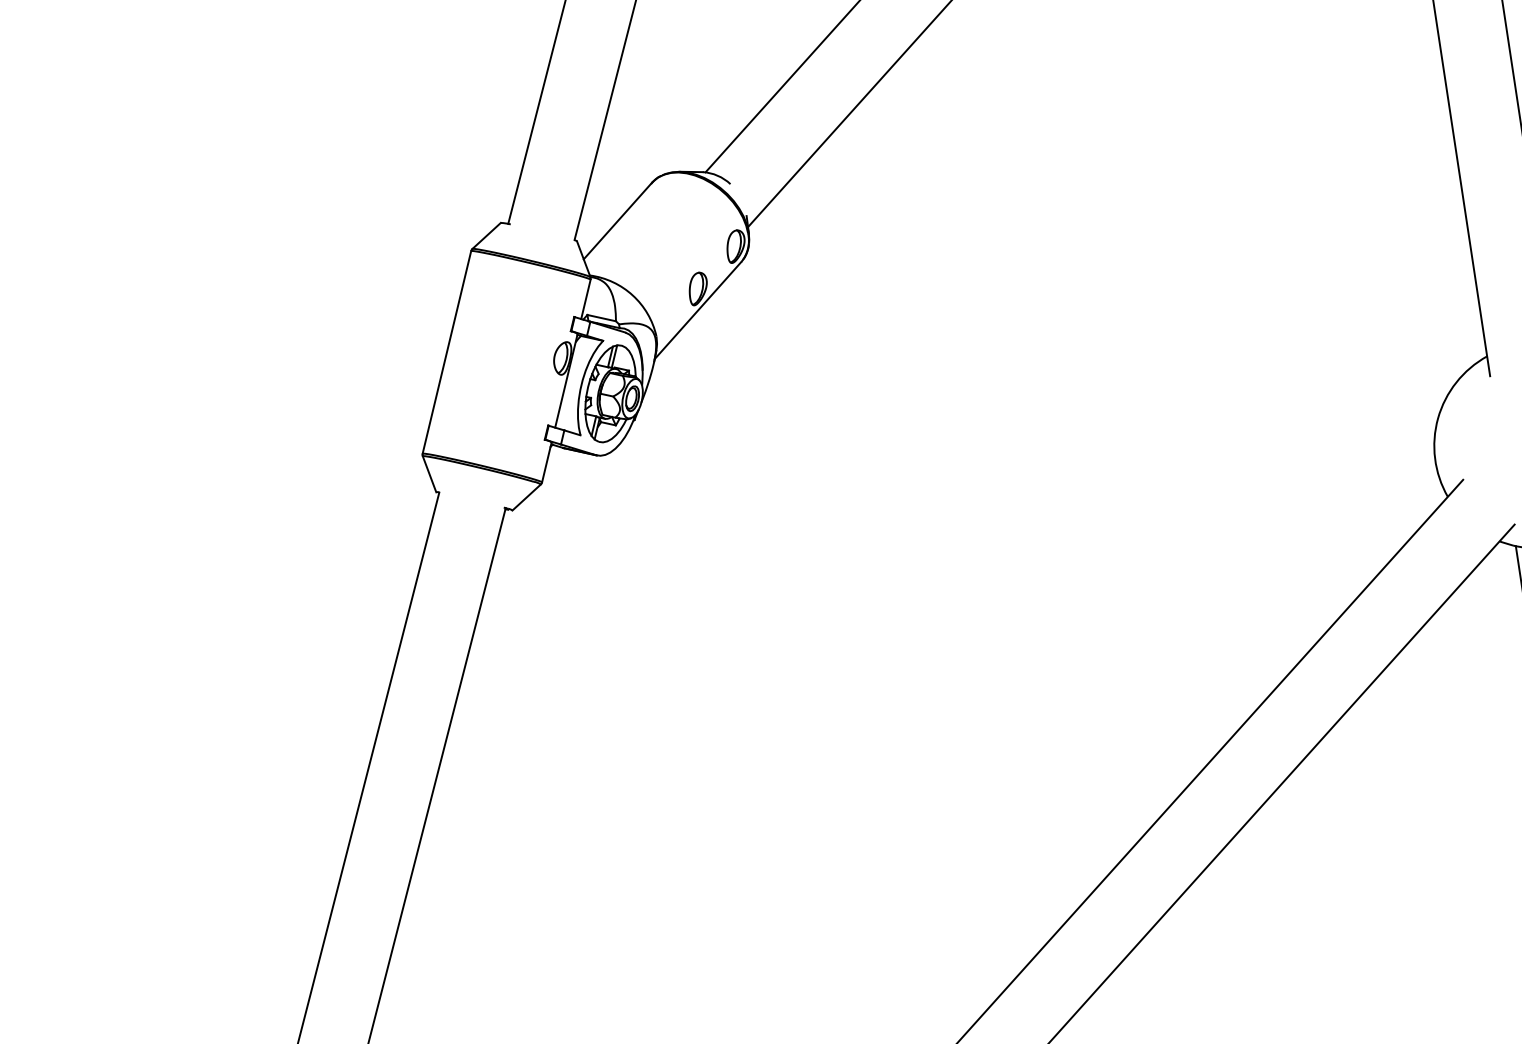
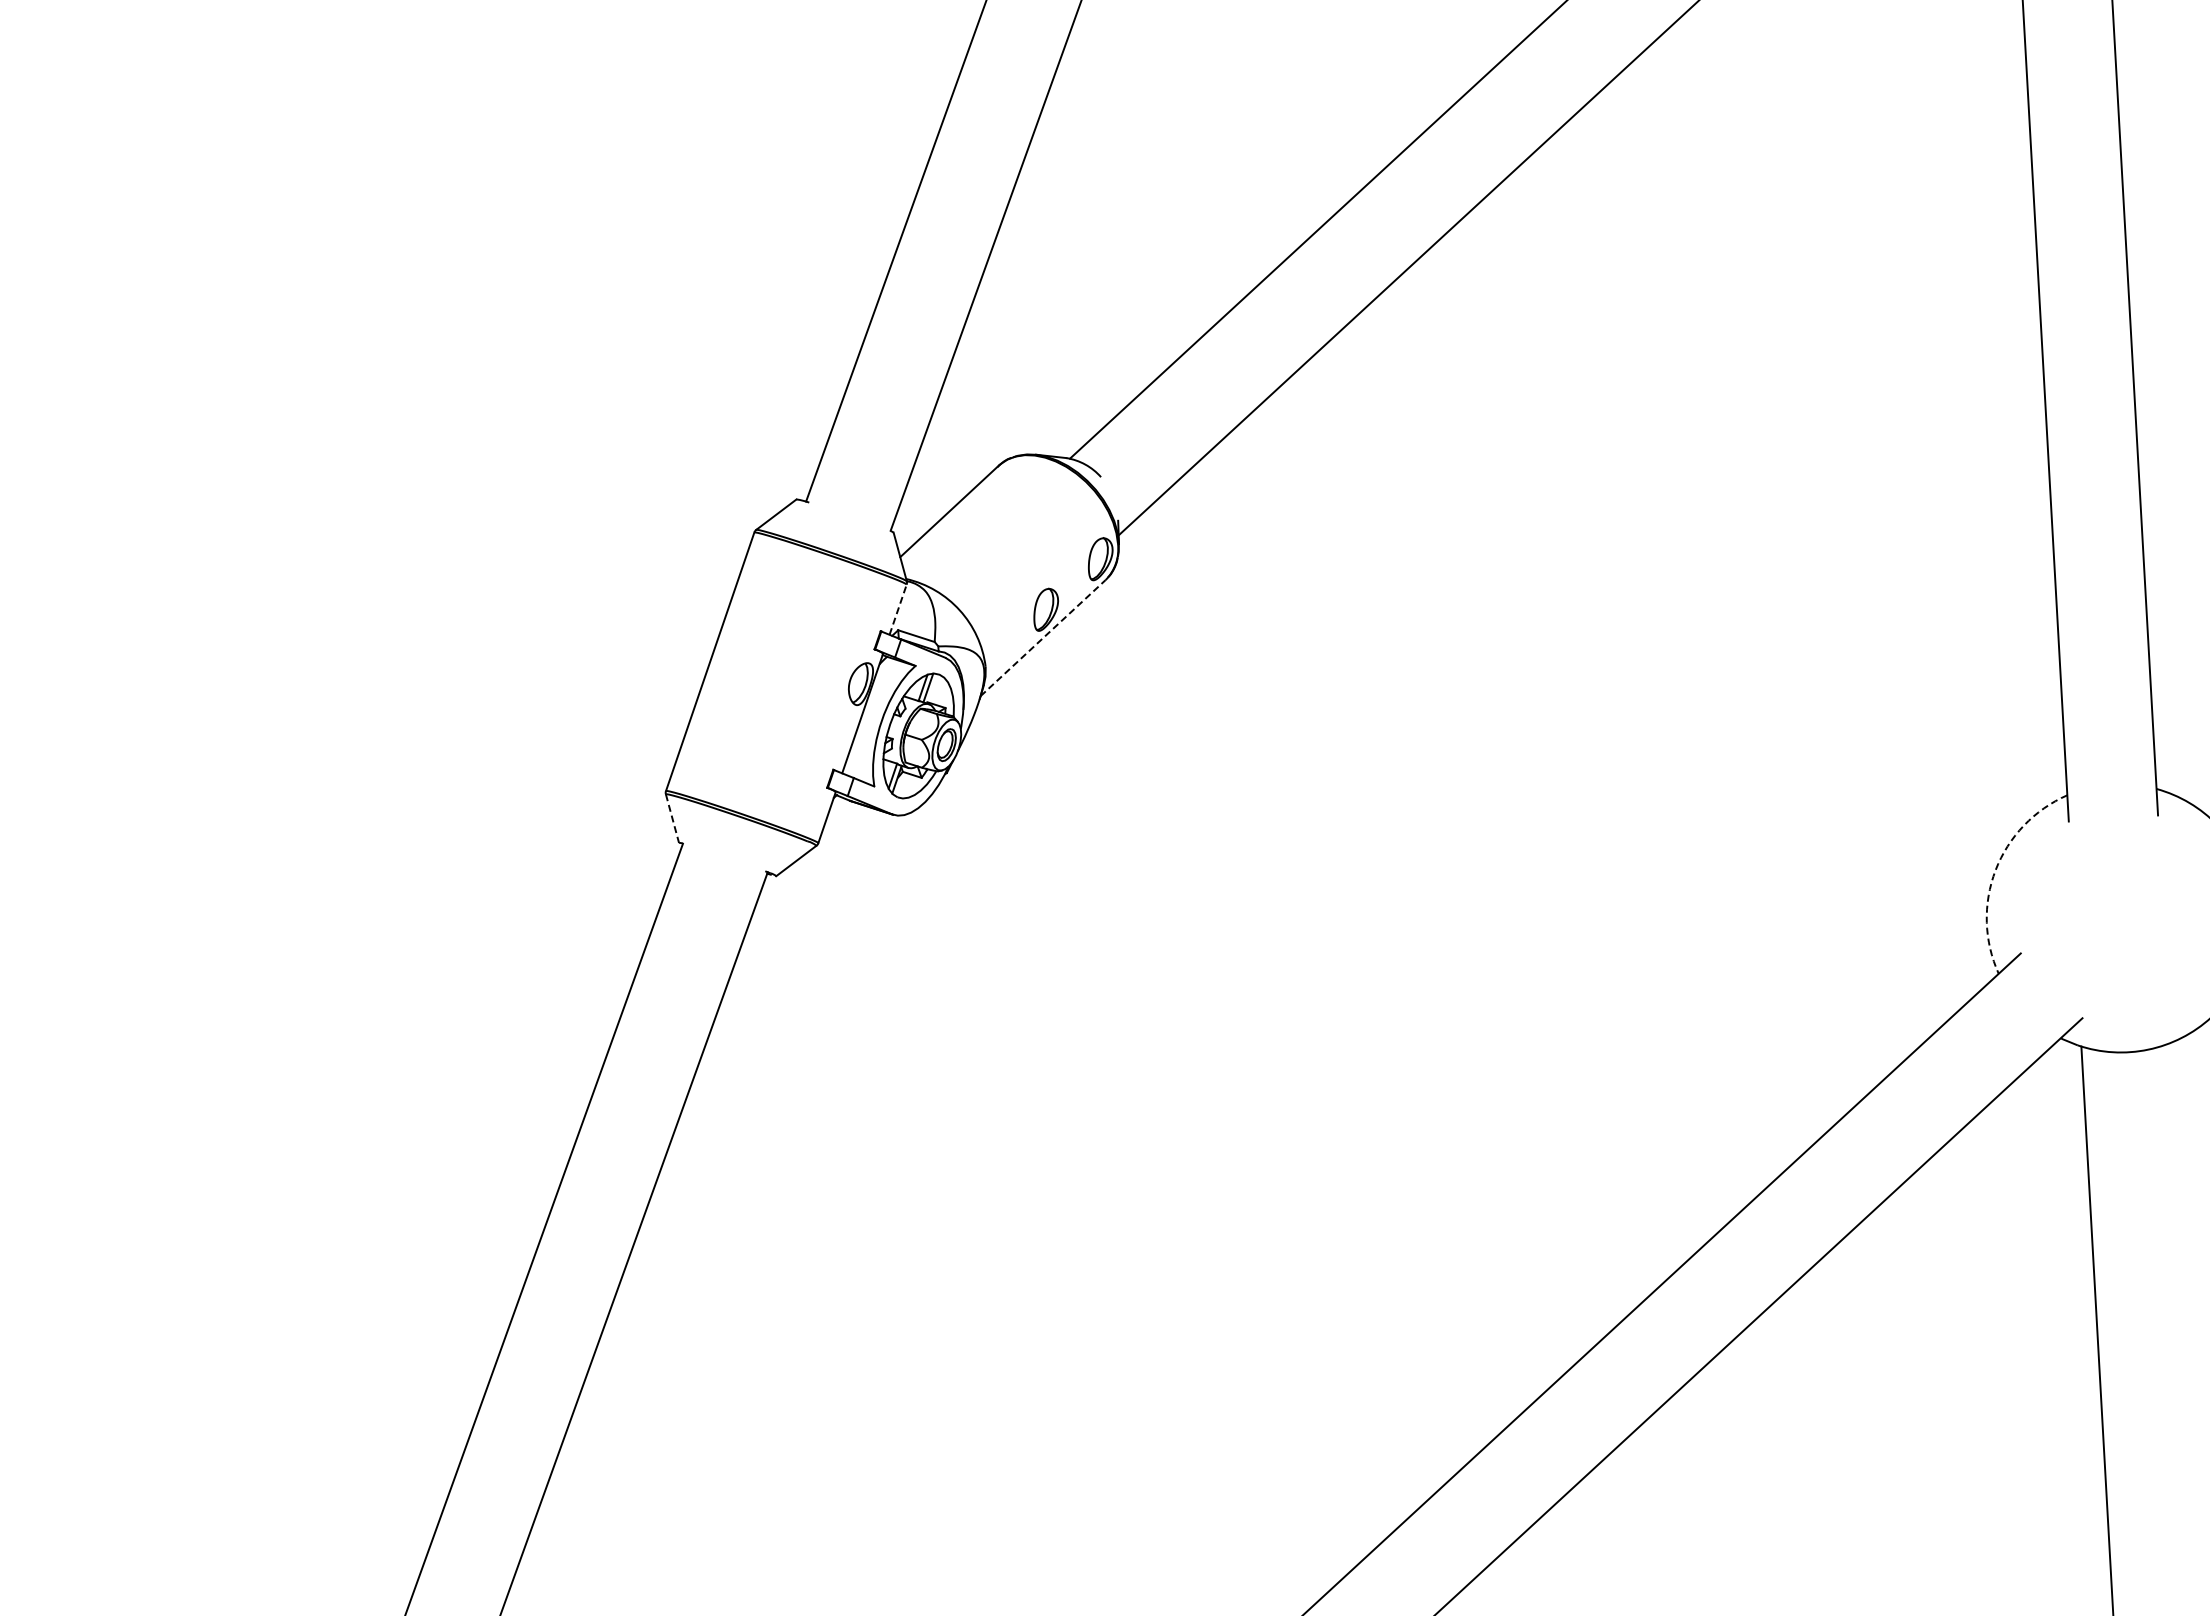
line: (586, 299) -> (898, 609), solid -> dashed
line: (698, 310) -> (1043, 637), solid -> dashed
arc: (1437, 418) -> (1995, 870), solid -> dashed
line: (429, 474) -> (672, 819), solid -> dashed

